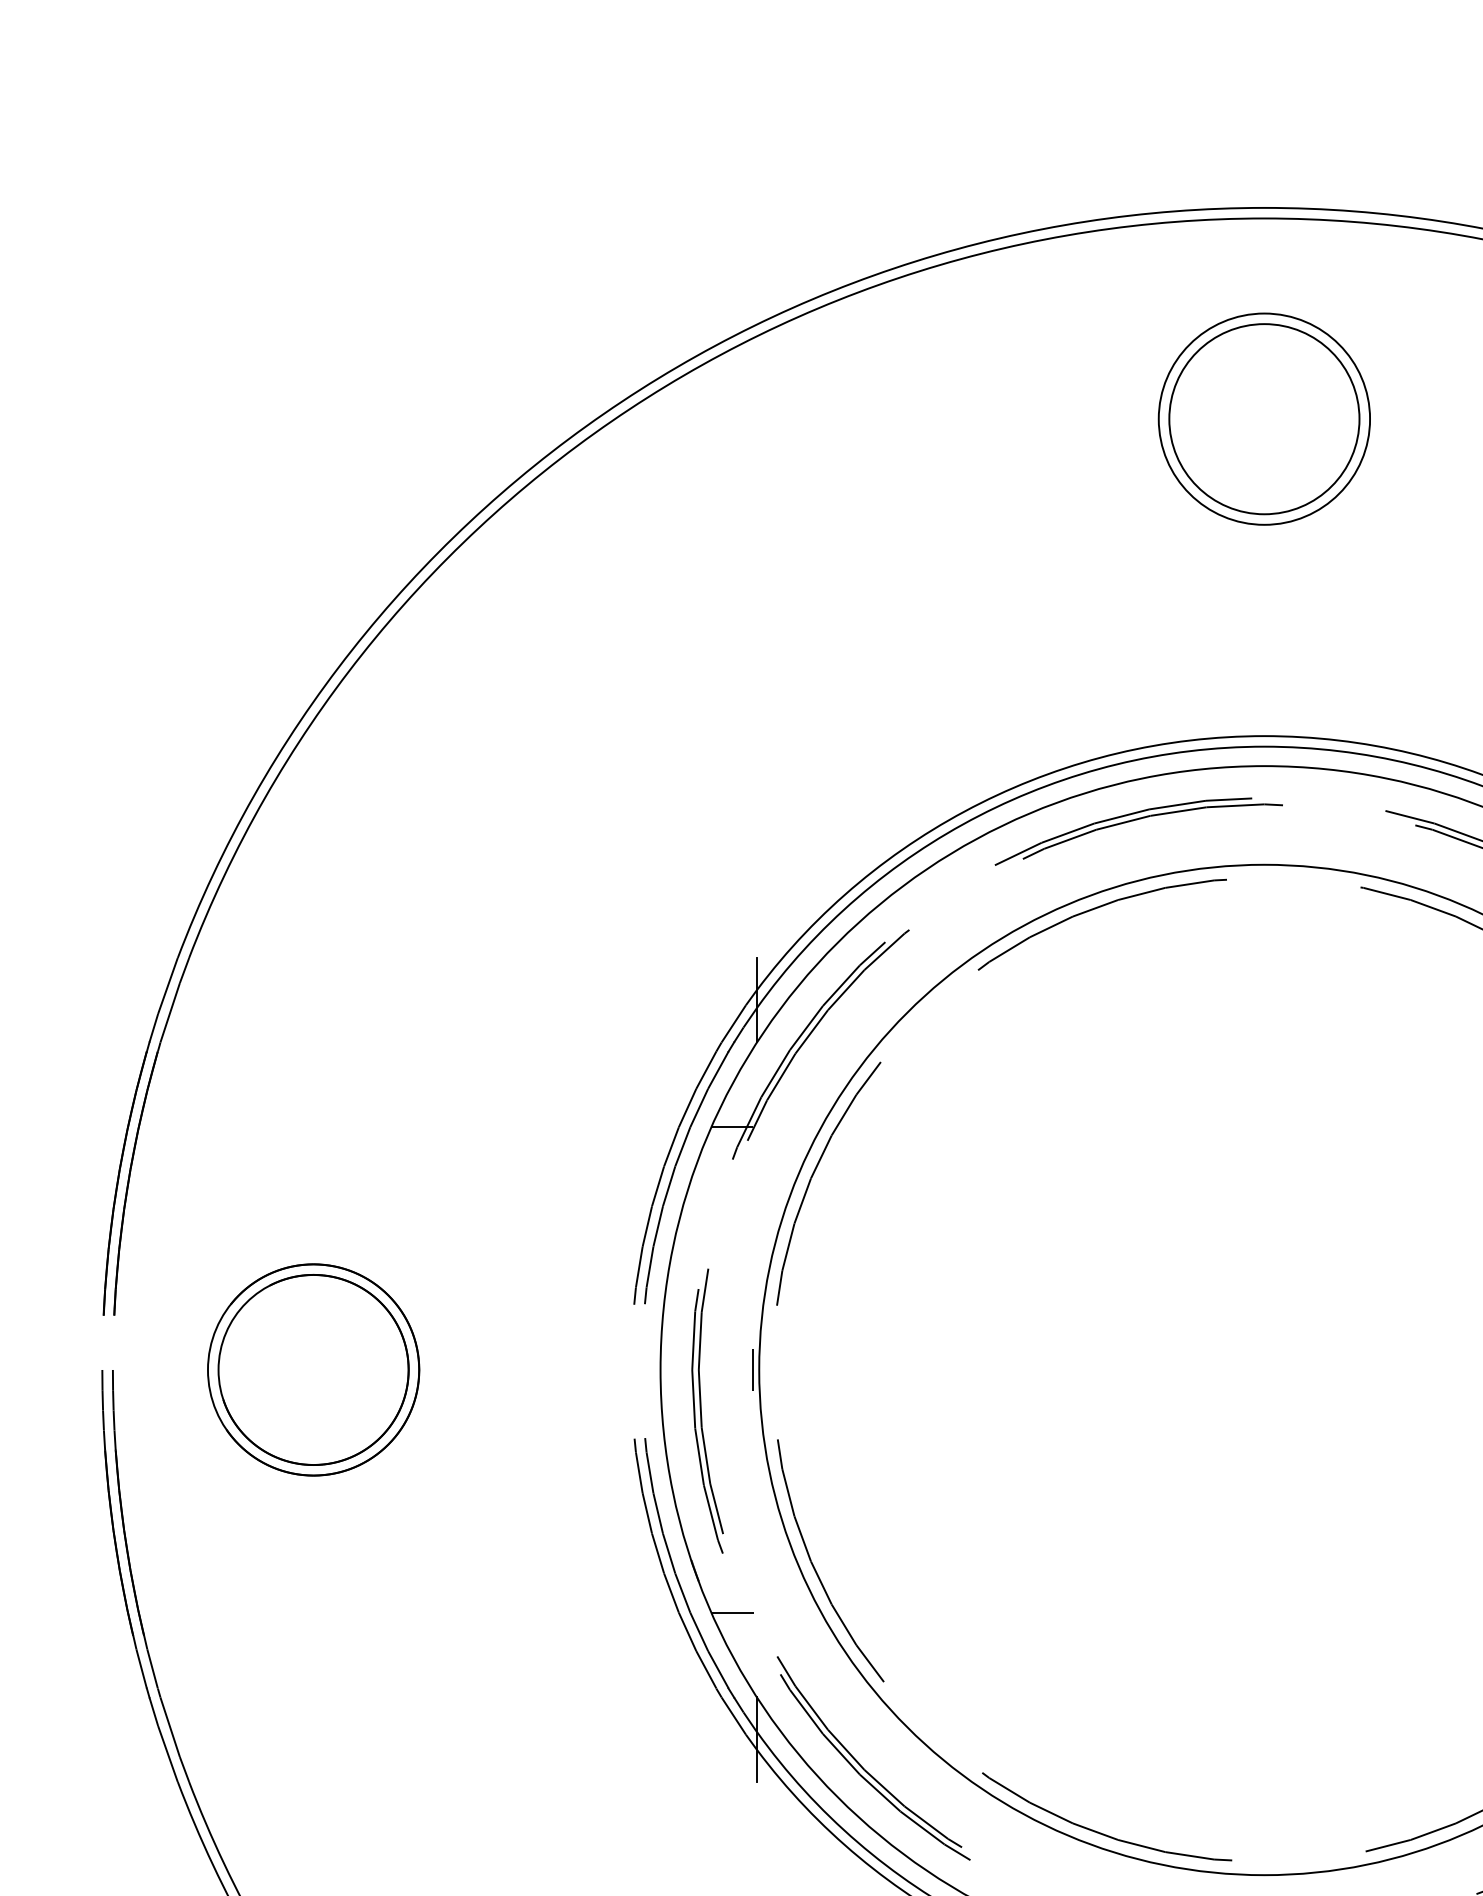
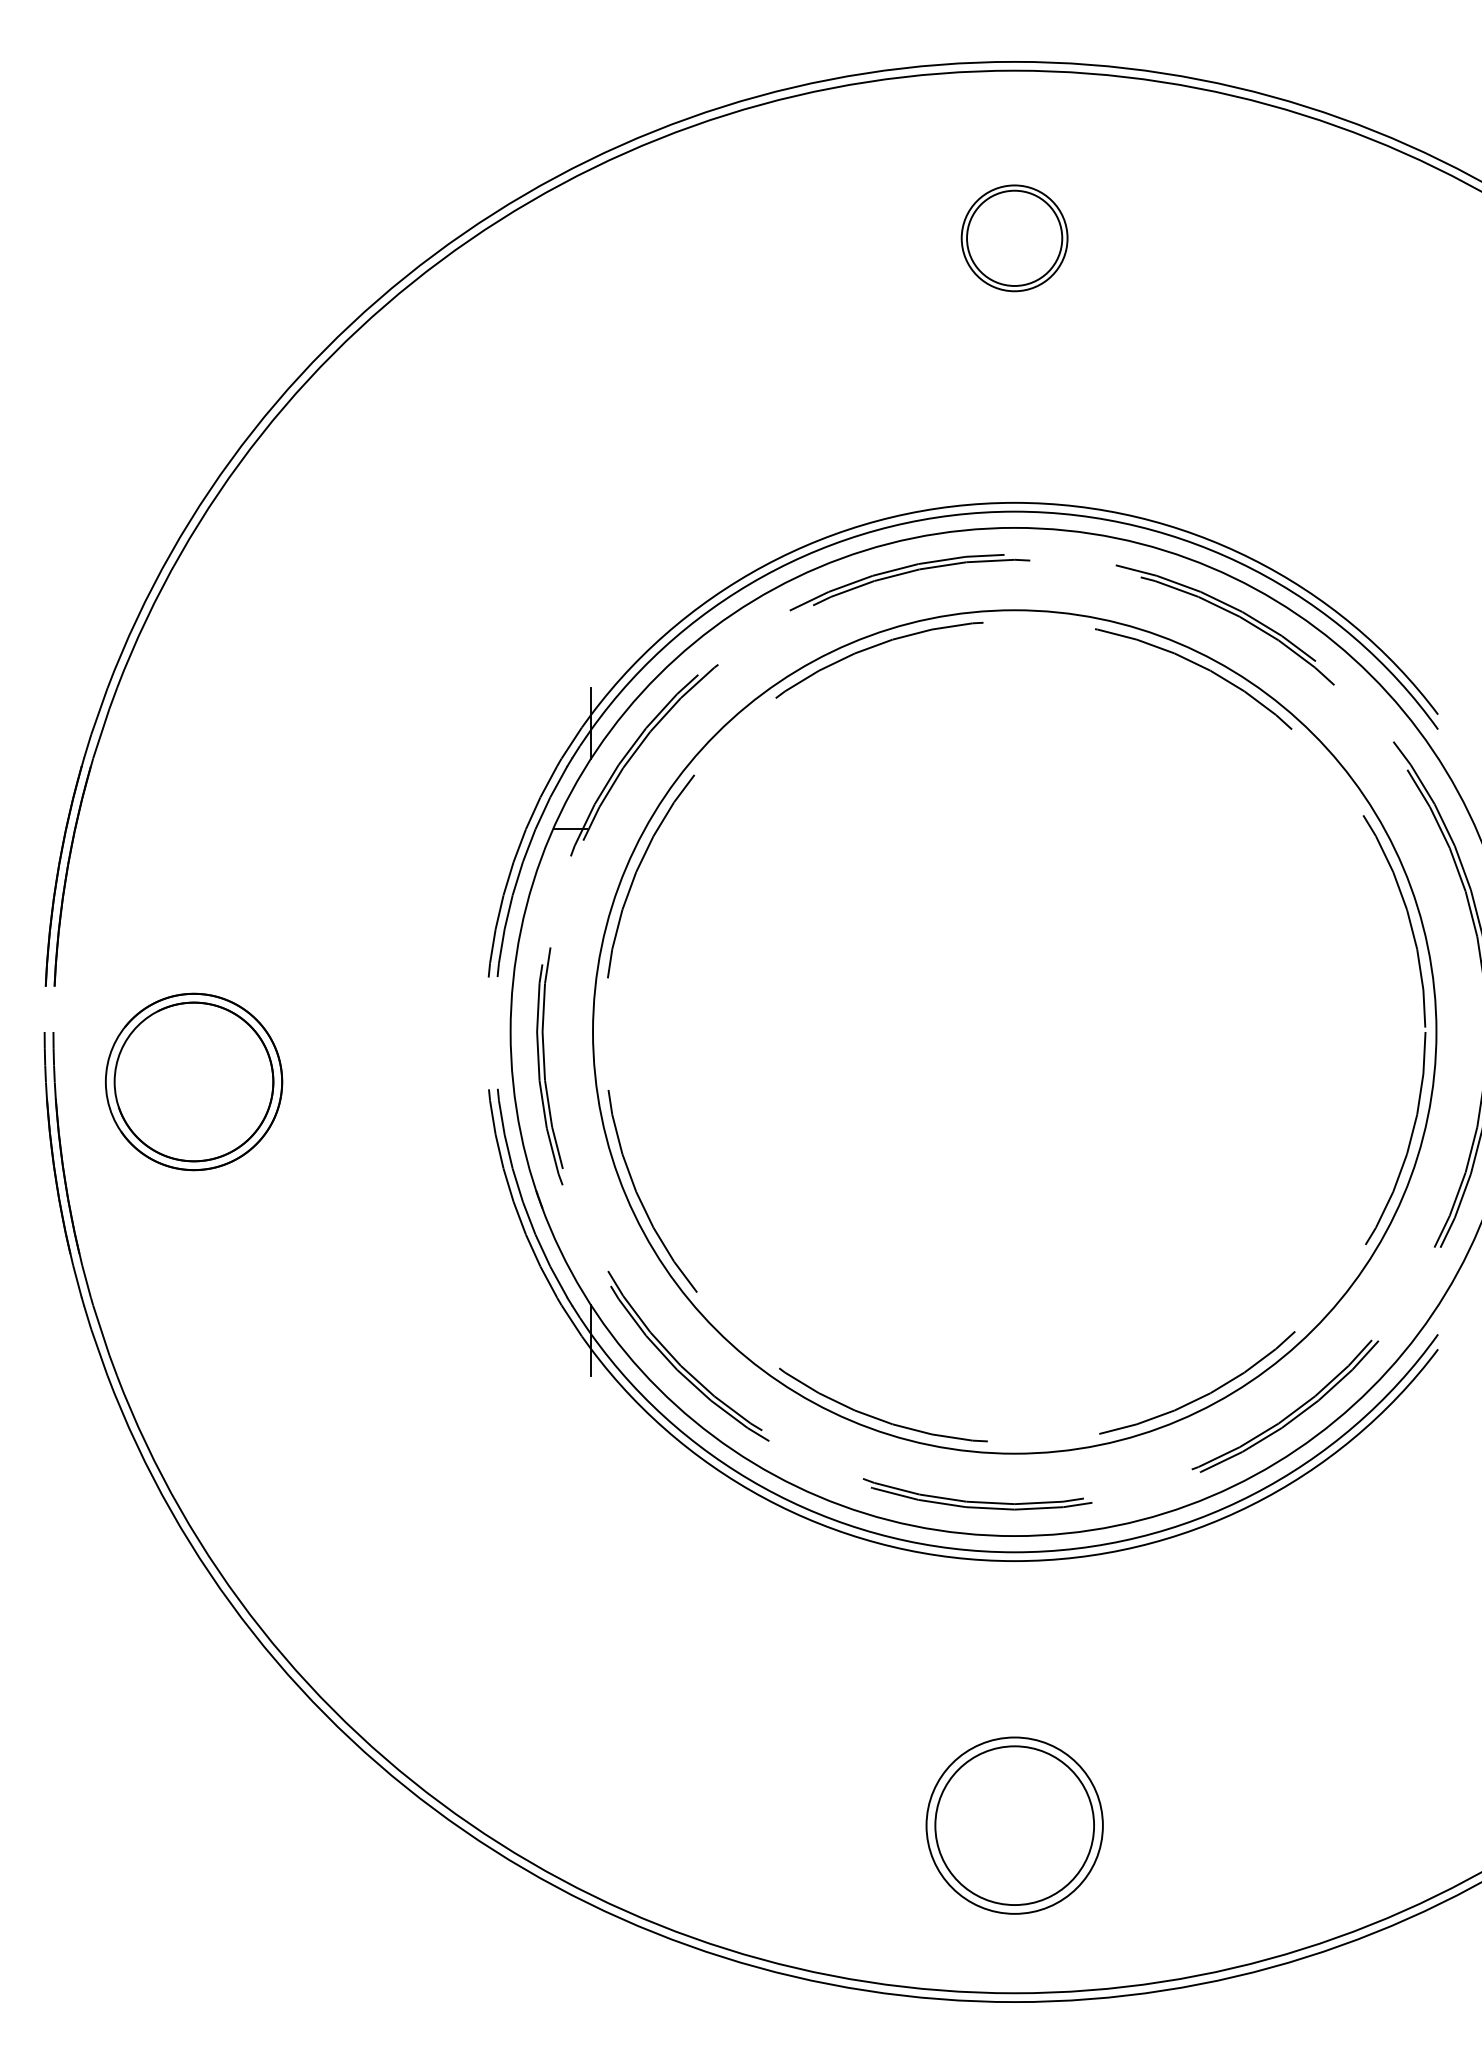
part: (1264, 419) -> (1014, 238), size x0.6
part: (314, 1369) -> (194, 1081), moved
line: (753, 1369) -> (588, 1031), removed
line: (732, 1612) -> (570, 1234), removed

